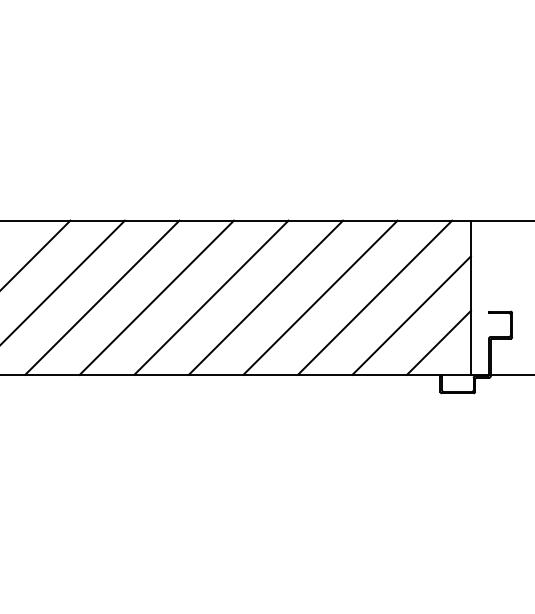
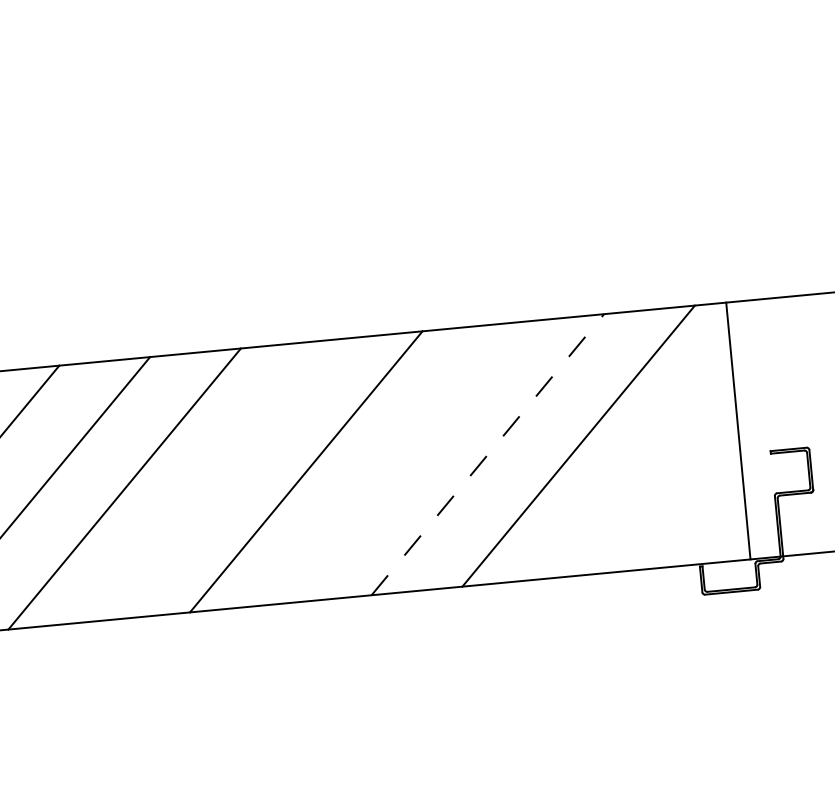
line: (156, 297) -> (214, 480), removed
line: (265, 297) -> (396, 462), removed
line: (320, 297) -> (487, 454), solid -> dashed
line: (411, 315) -> (642, 469), removed
line: (438, 342) -> (691, 510), removed

